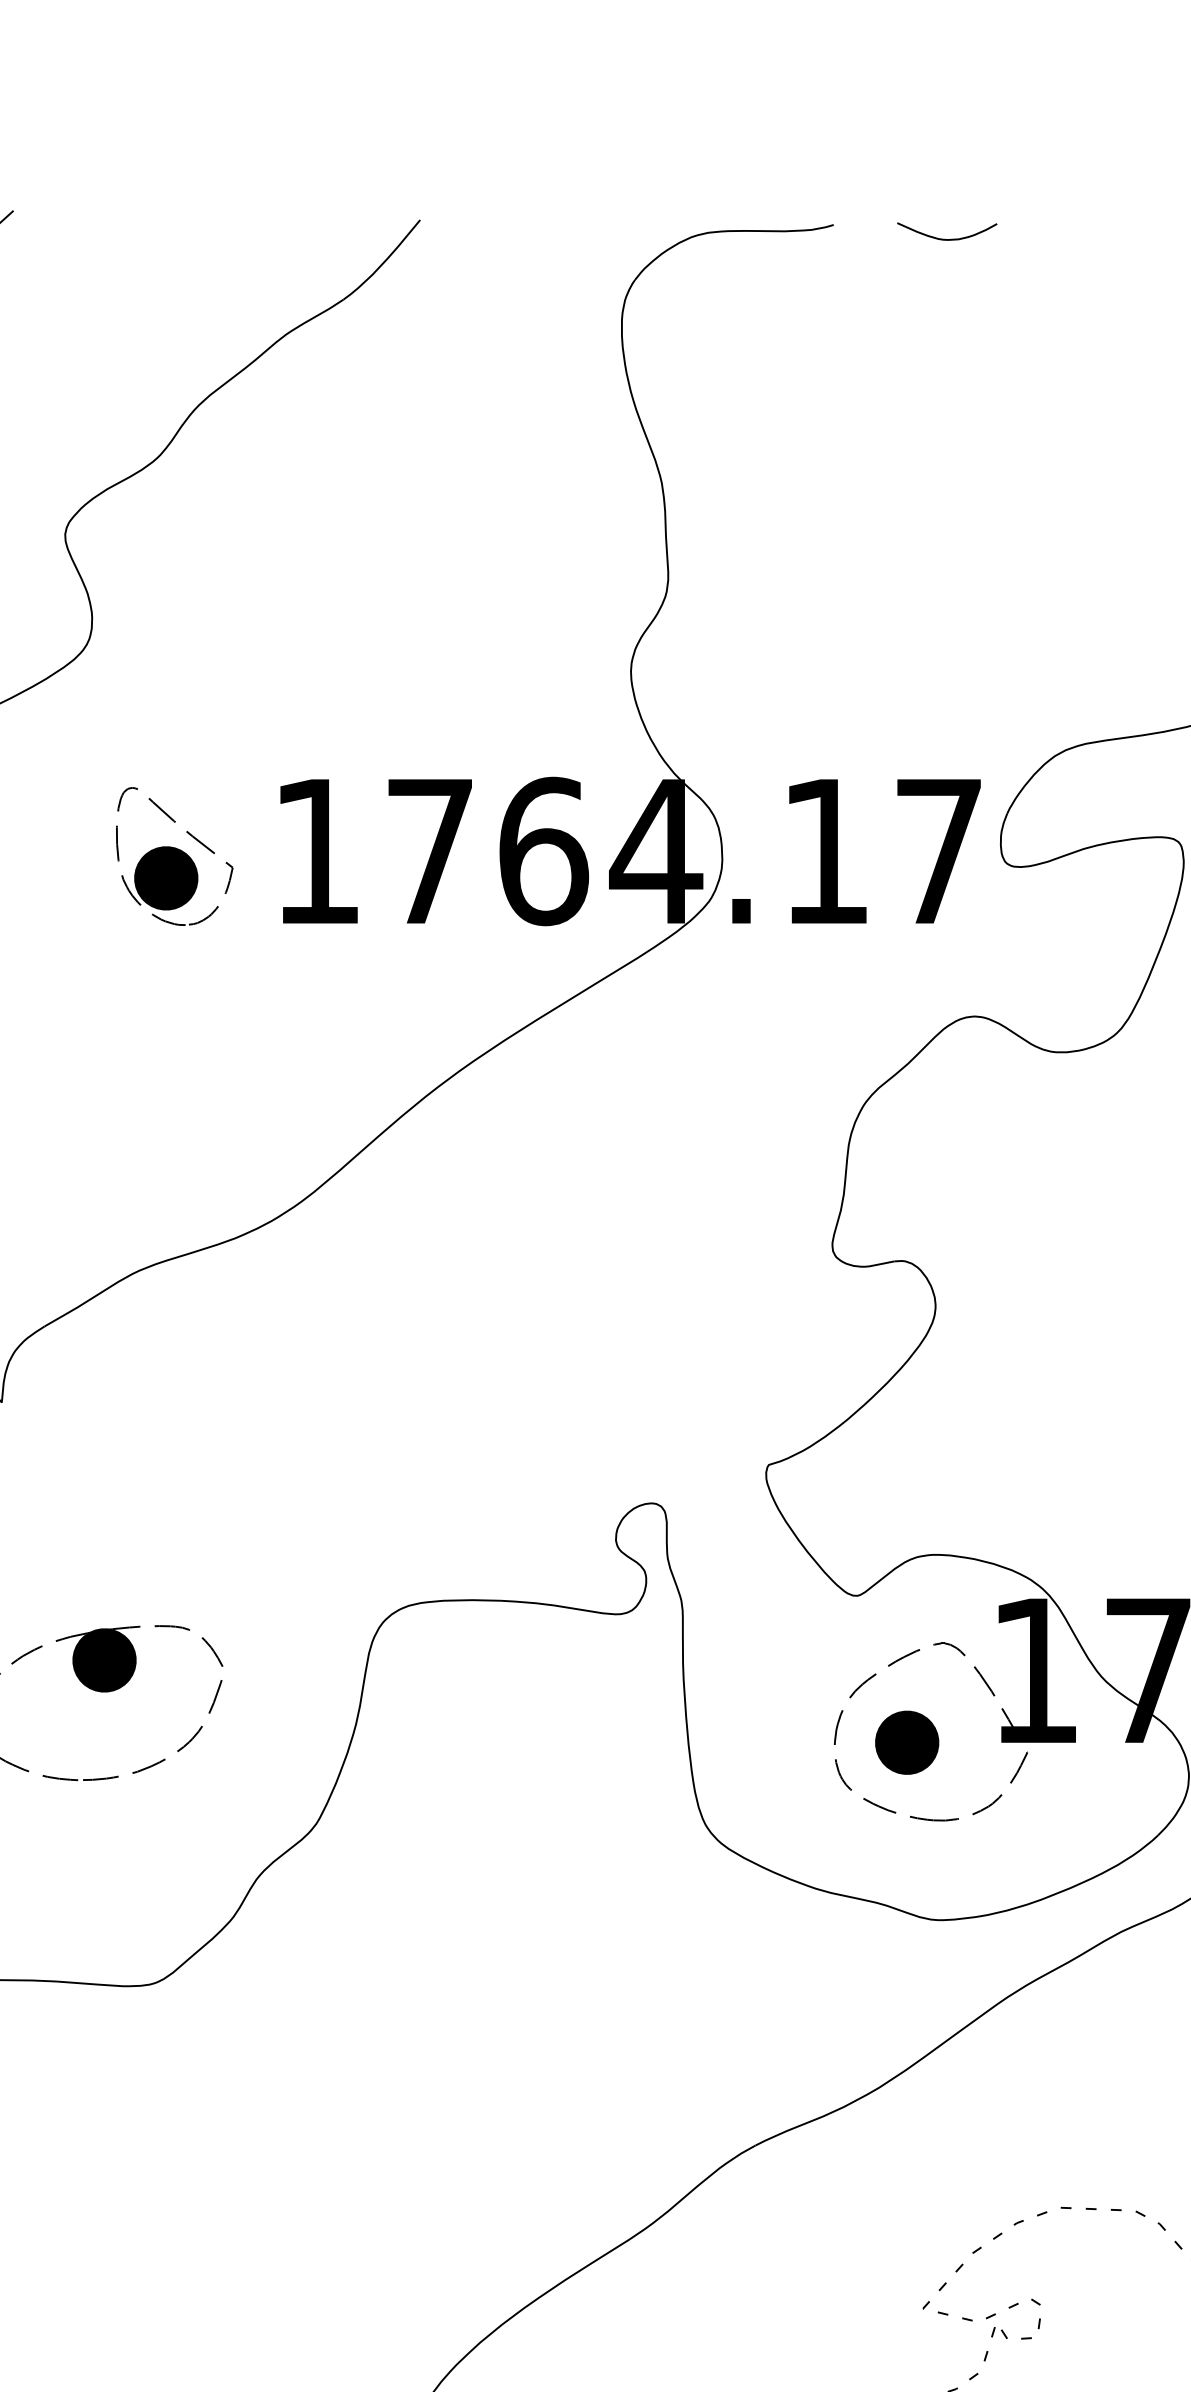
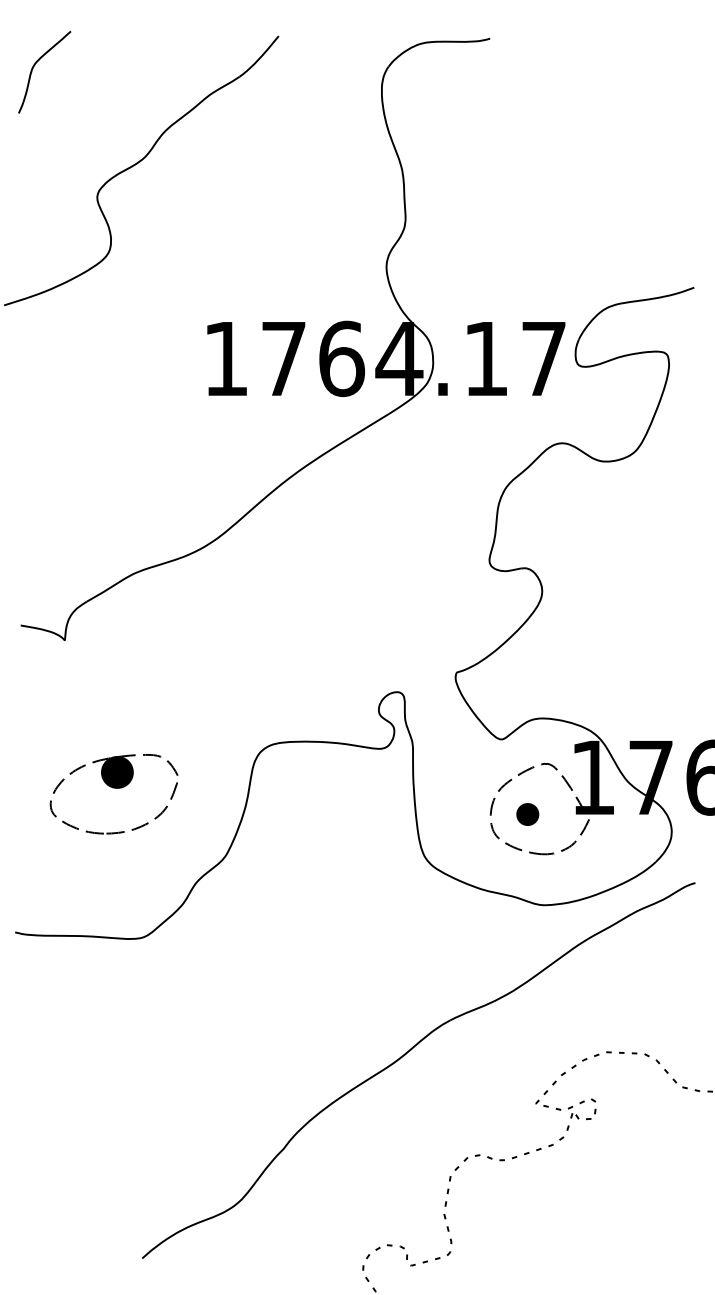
curve: (945, 238) -> (547, 45), removed
part: (173, 856) -> (152, 361), removed
part: (906, 1742) -> (527, 814), size x0.7

